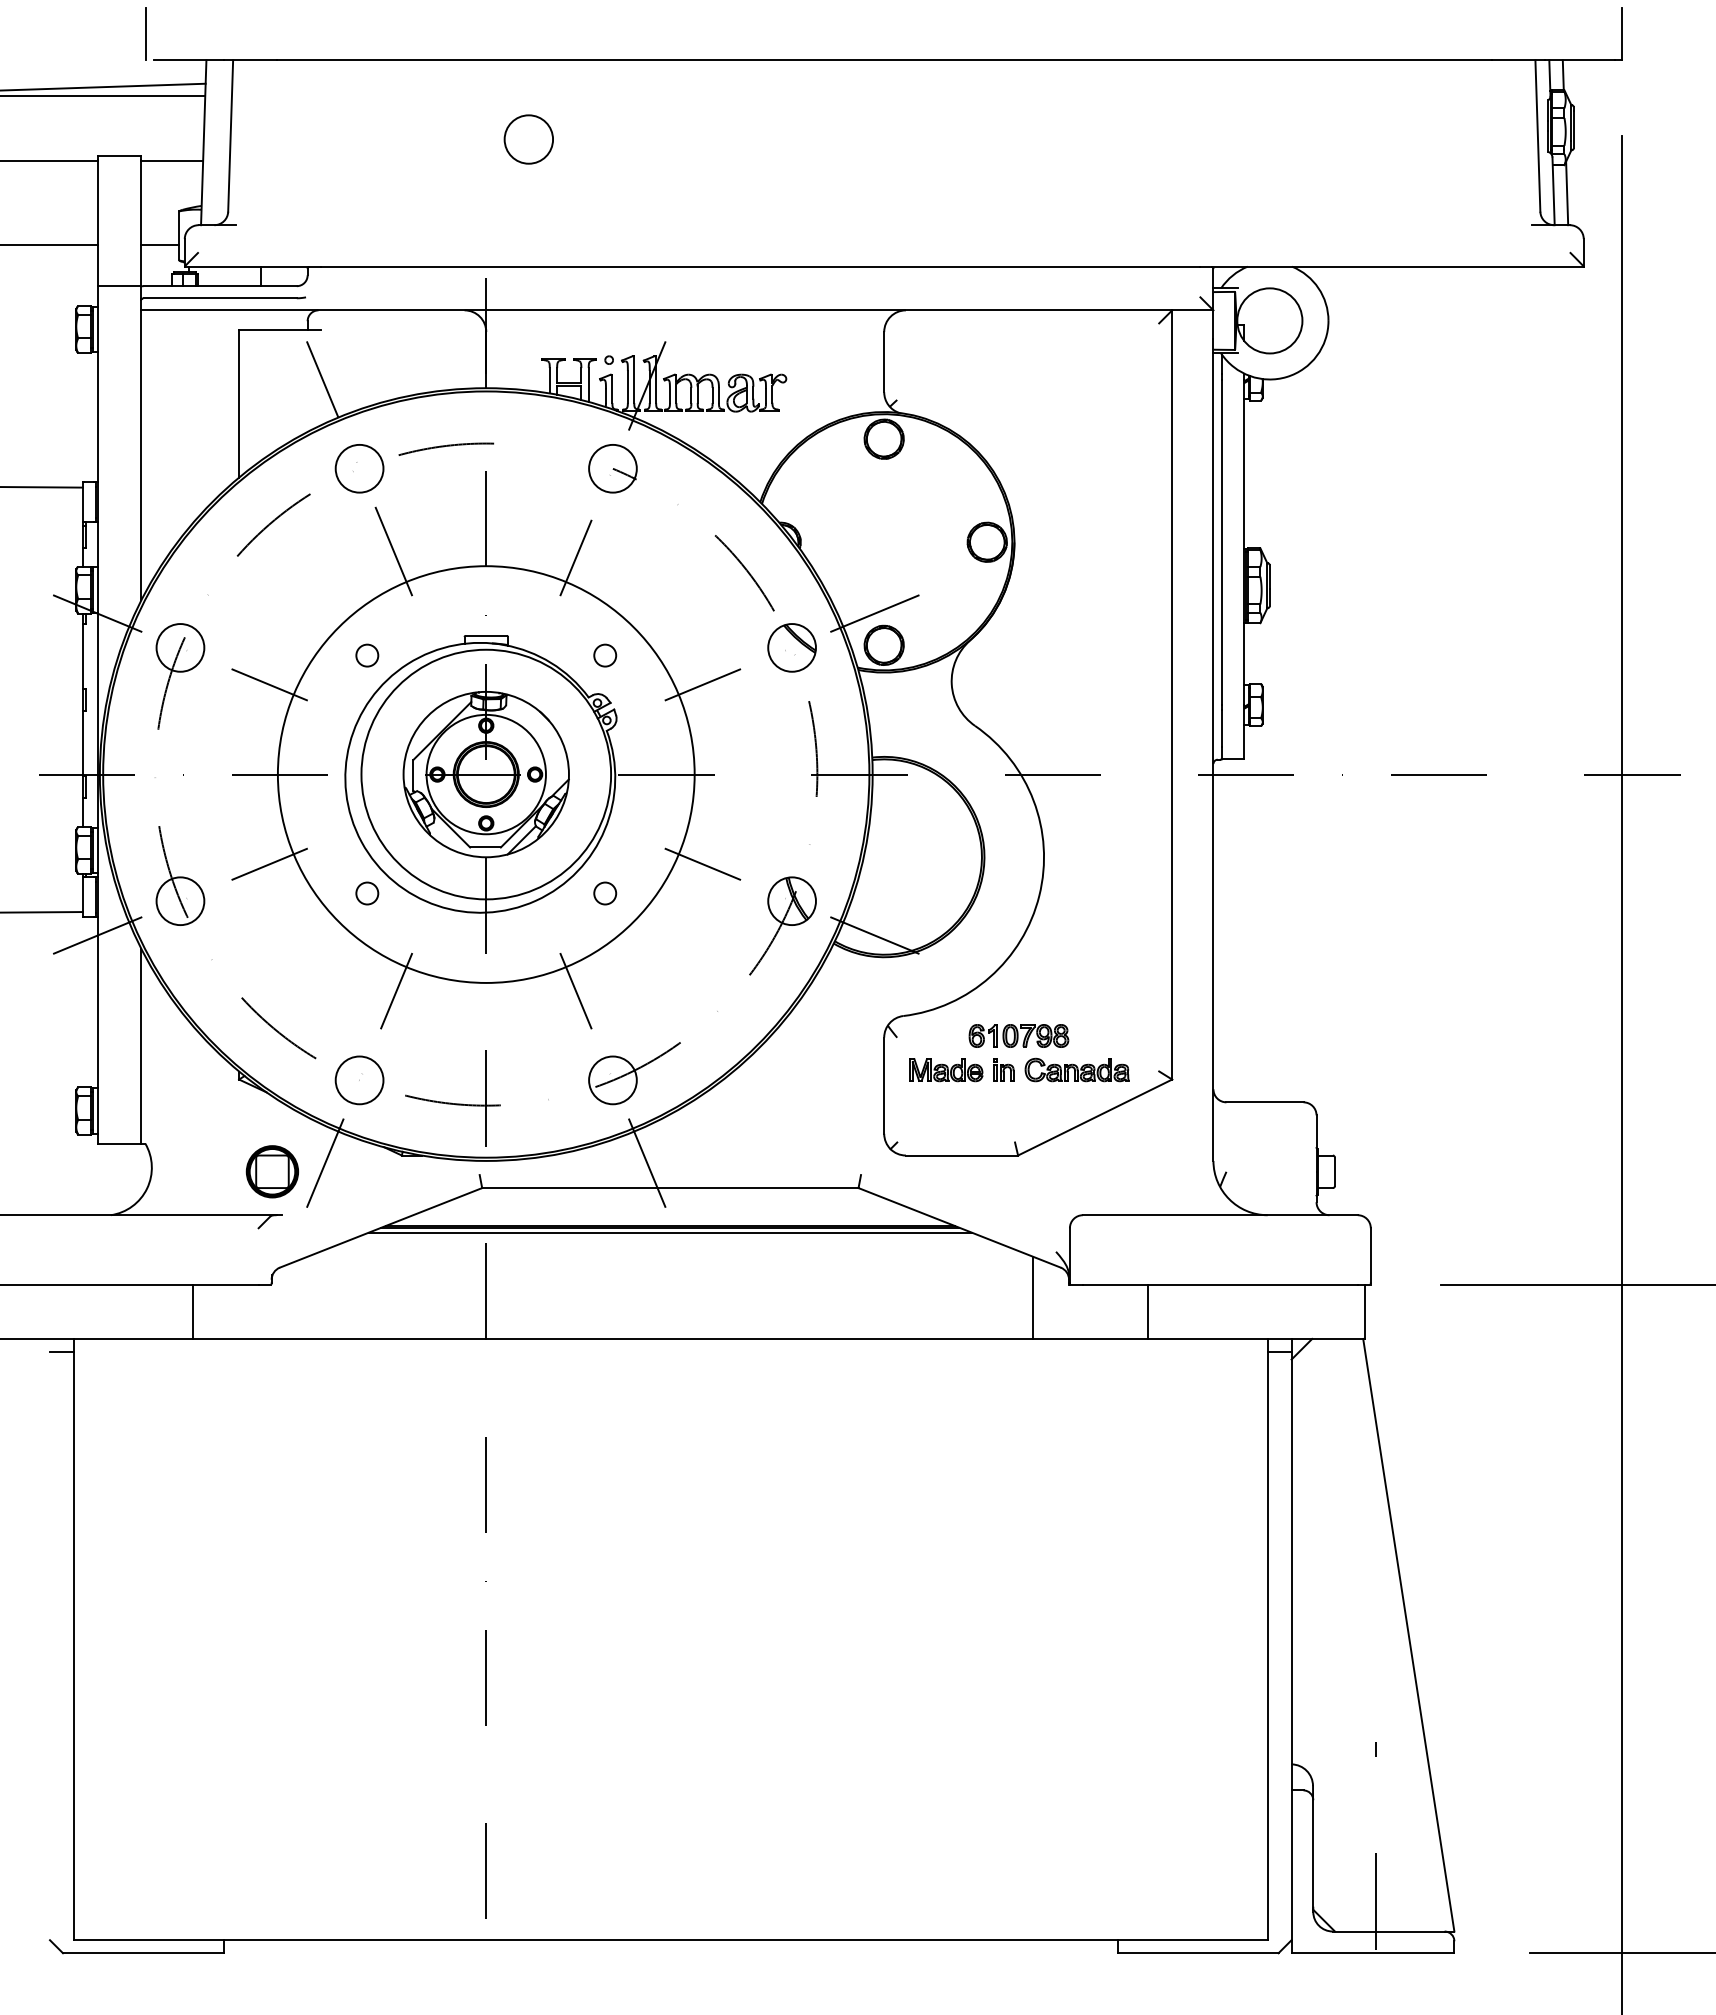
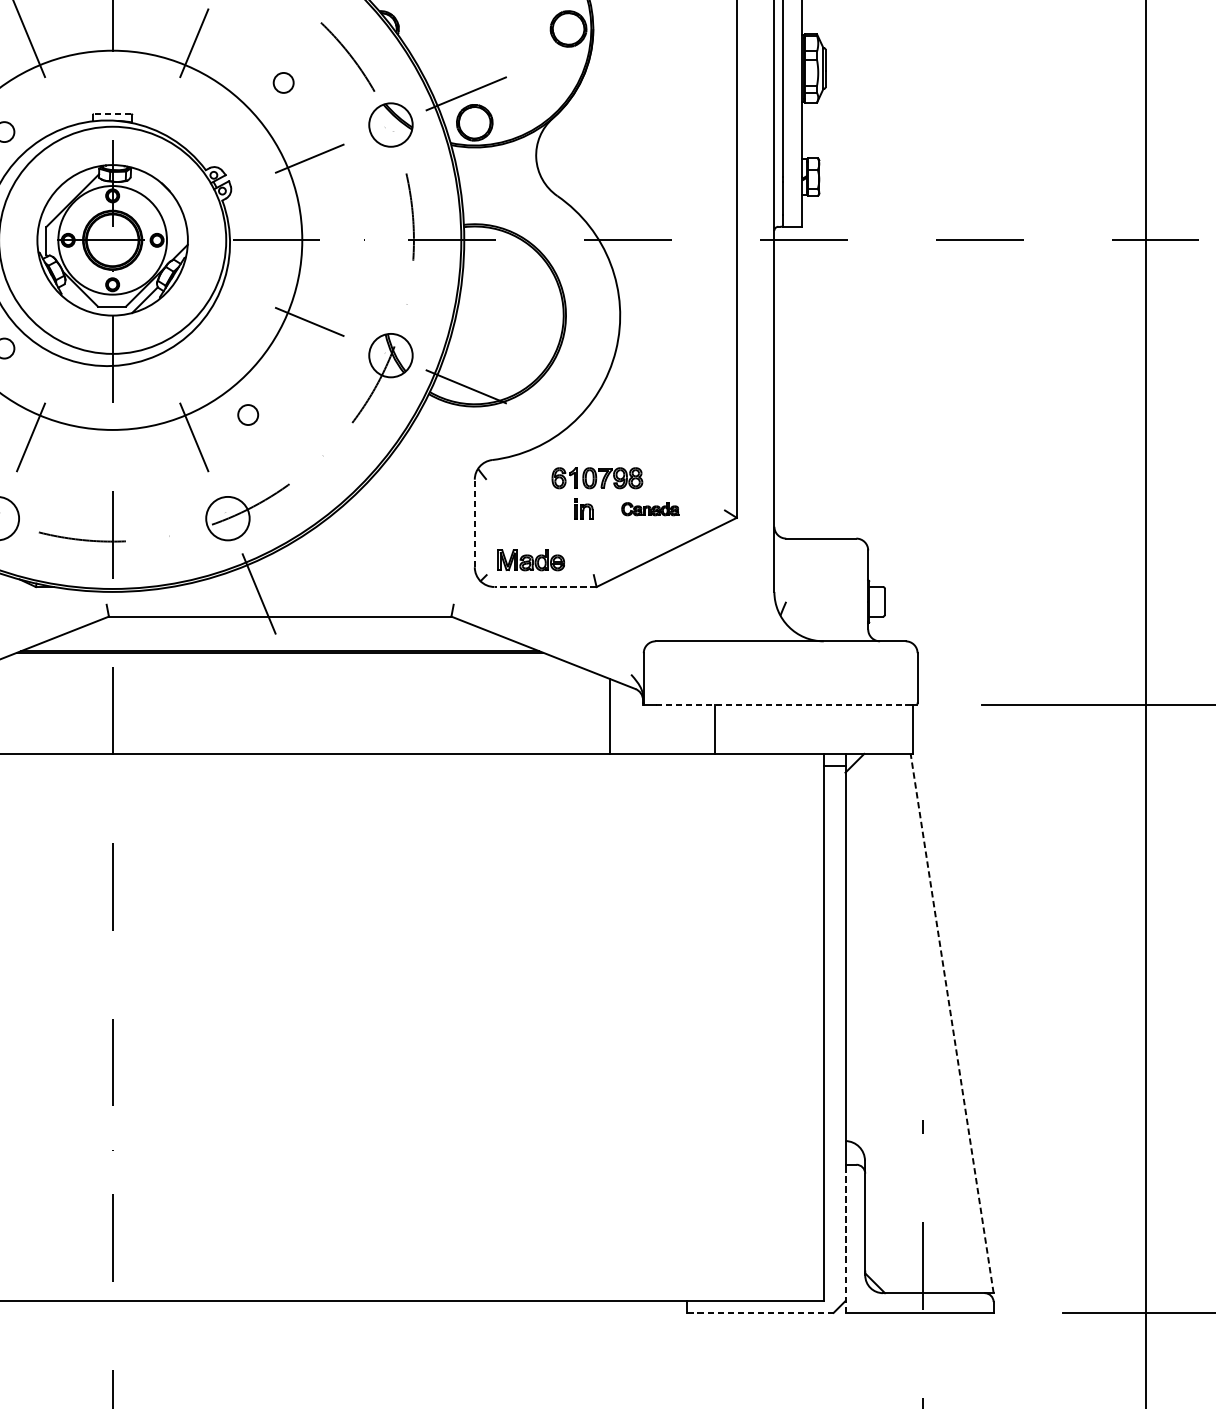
line: (486, 635) -> (112, 113), solid -> dashed
circle: (605, 655) -> (283, 82), moved
circle: (605, 893) -> (248, 414), moved
part: (1076, 1069) -> (649, 508), size x0.6
part: (946, 1070) -> (531, 560), moved
line: (884, 1085) -> (475, 523), solid -> dashed
line: (961, 1155) -> (545, 586), solid -> dashed
line: (670, 1232) -> (280, 657), removed
line: (1220, 1284) -> (780, 704), solid -> dashed
line: (1408, 1635) -> (951, 1023), solid -> dashed
line: (1291, 1871) -> (845, 1238), solid -> dashed
line: (1198, 1953) -> (760, 1313), solid -> dashed

